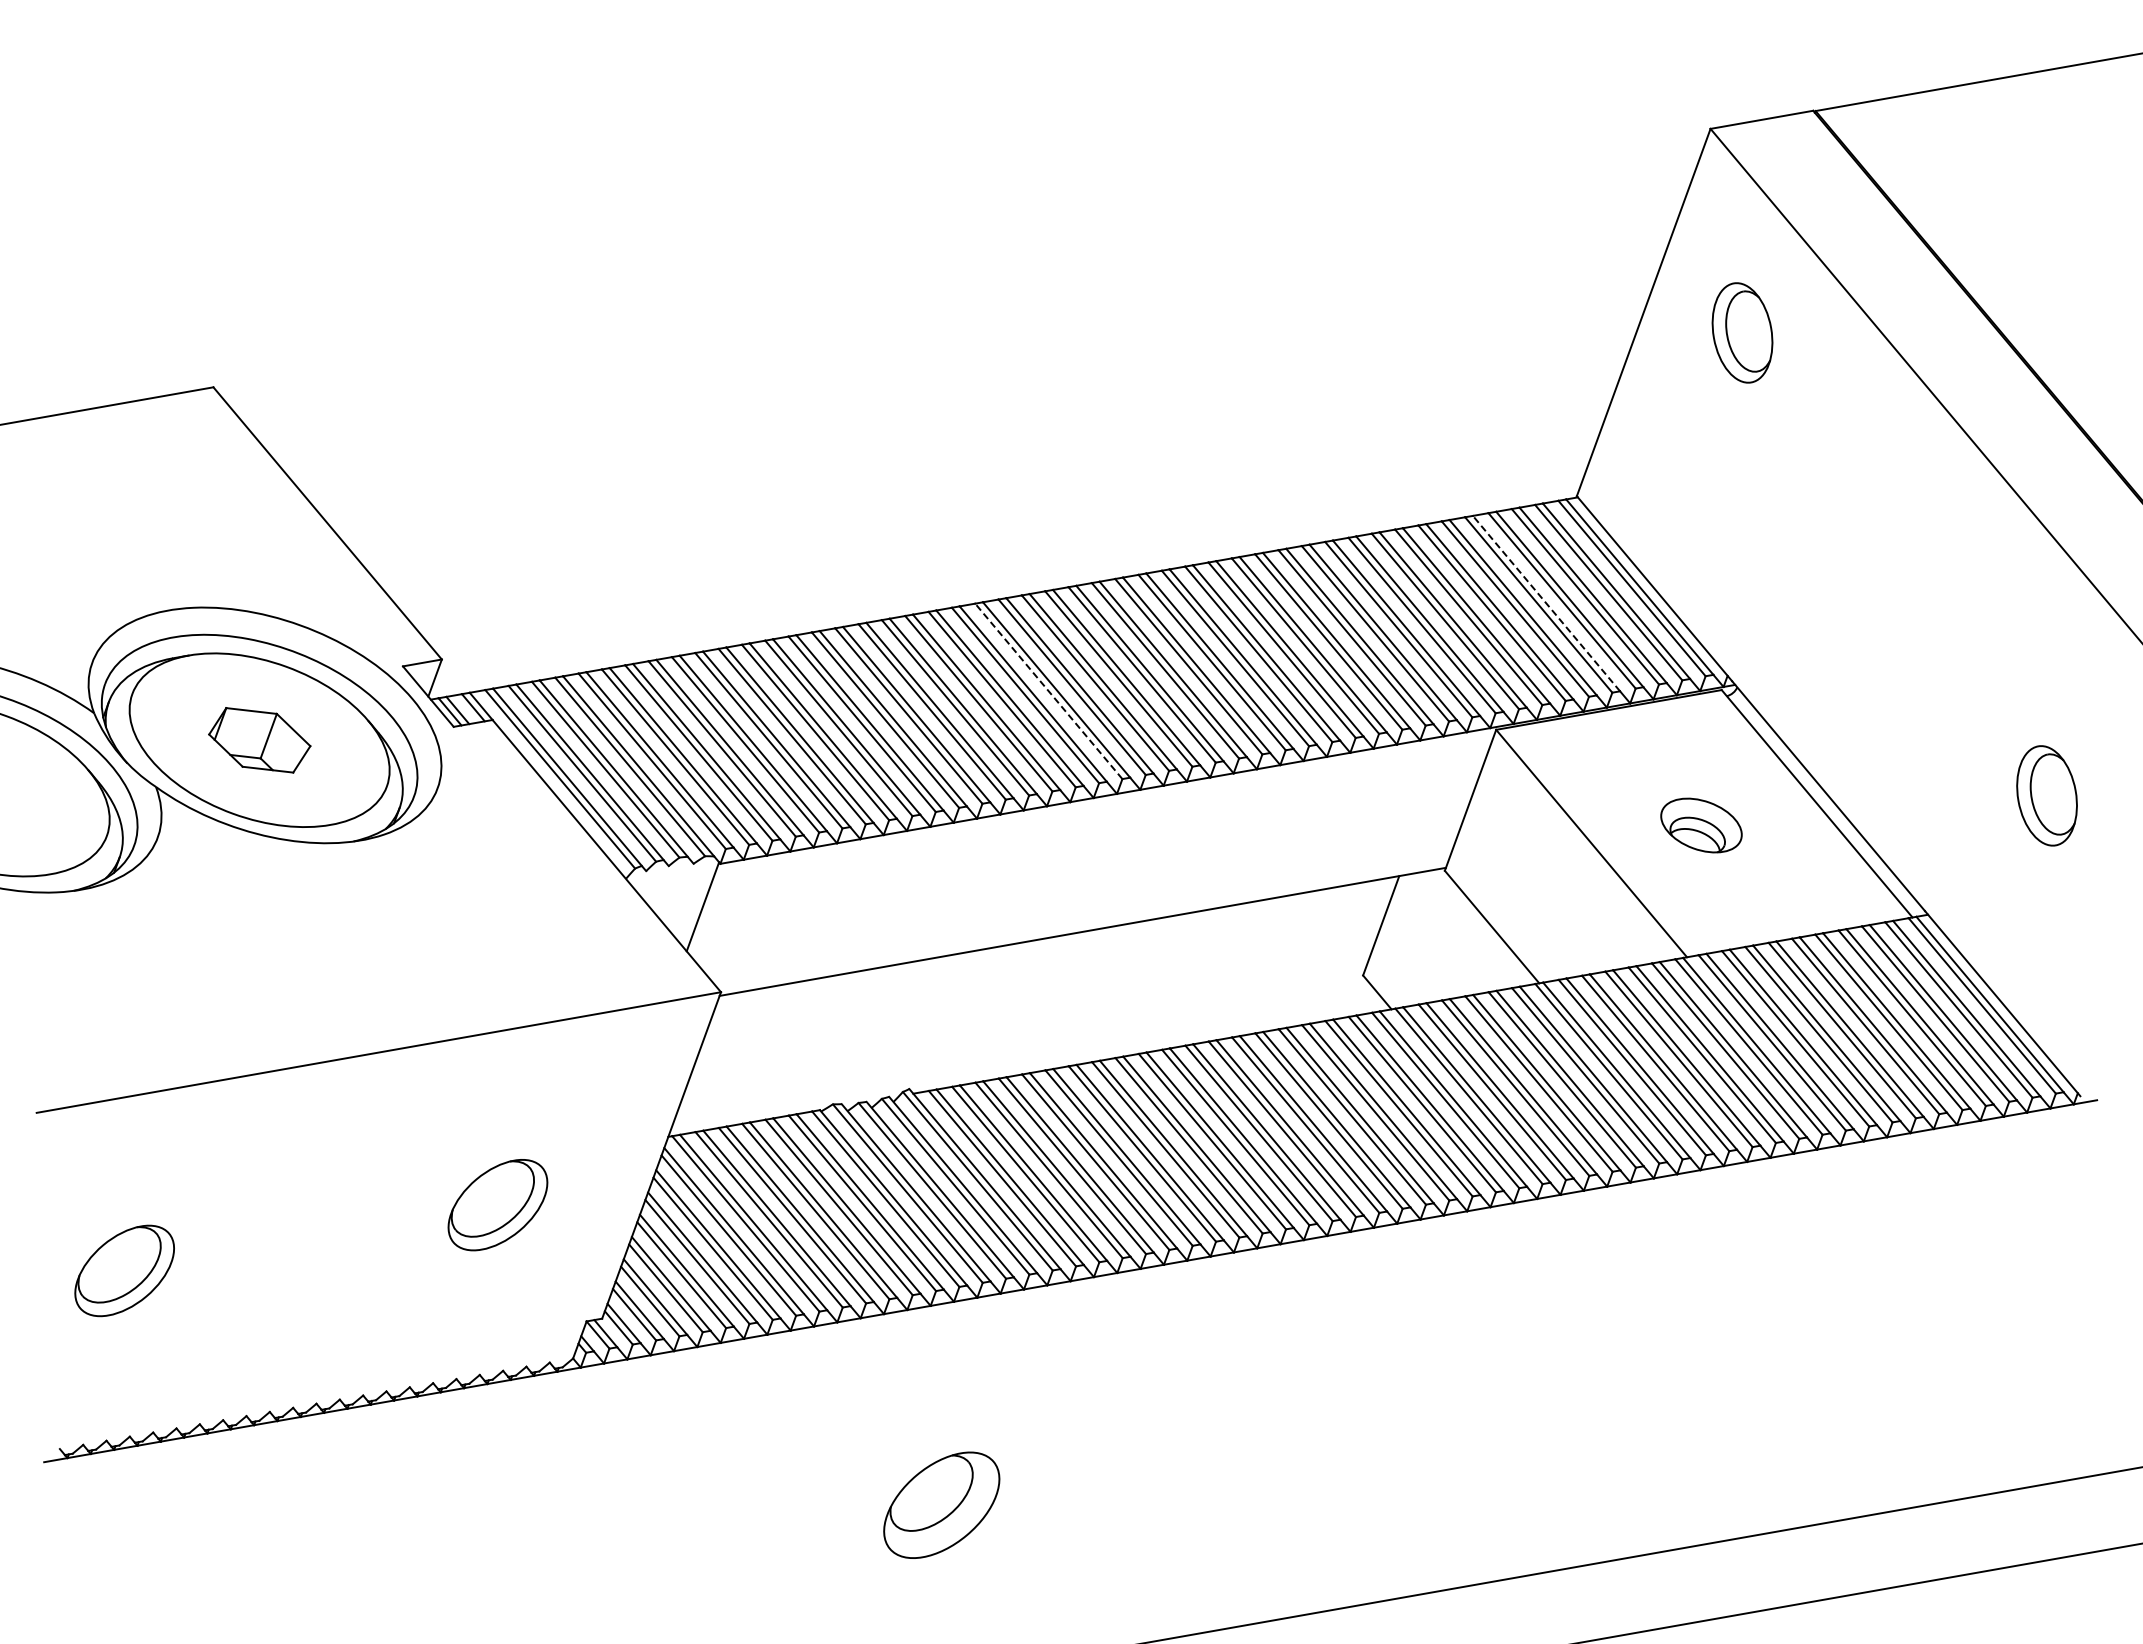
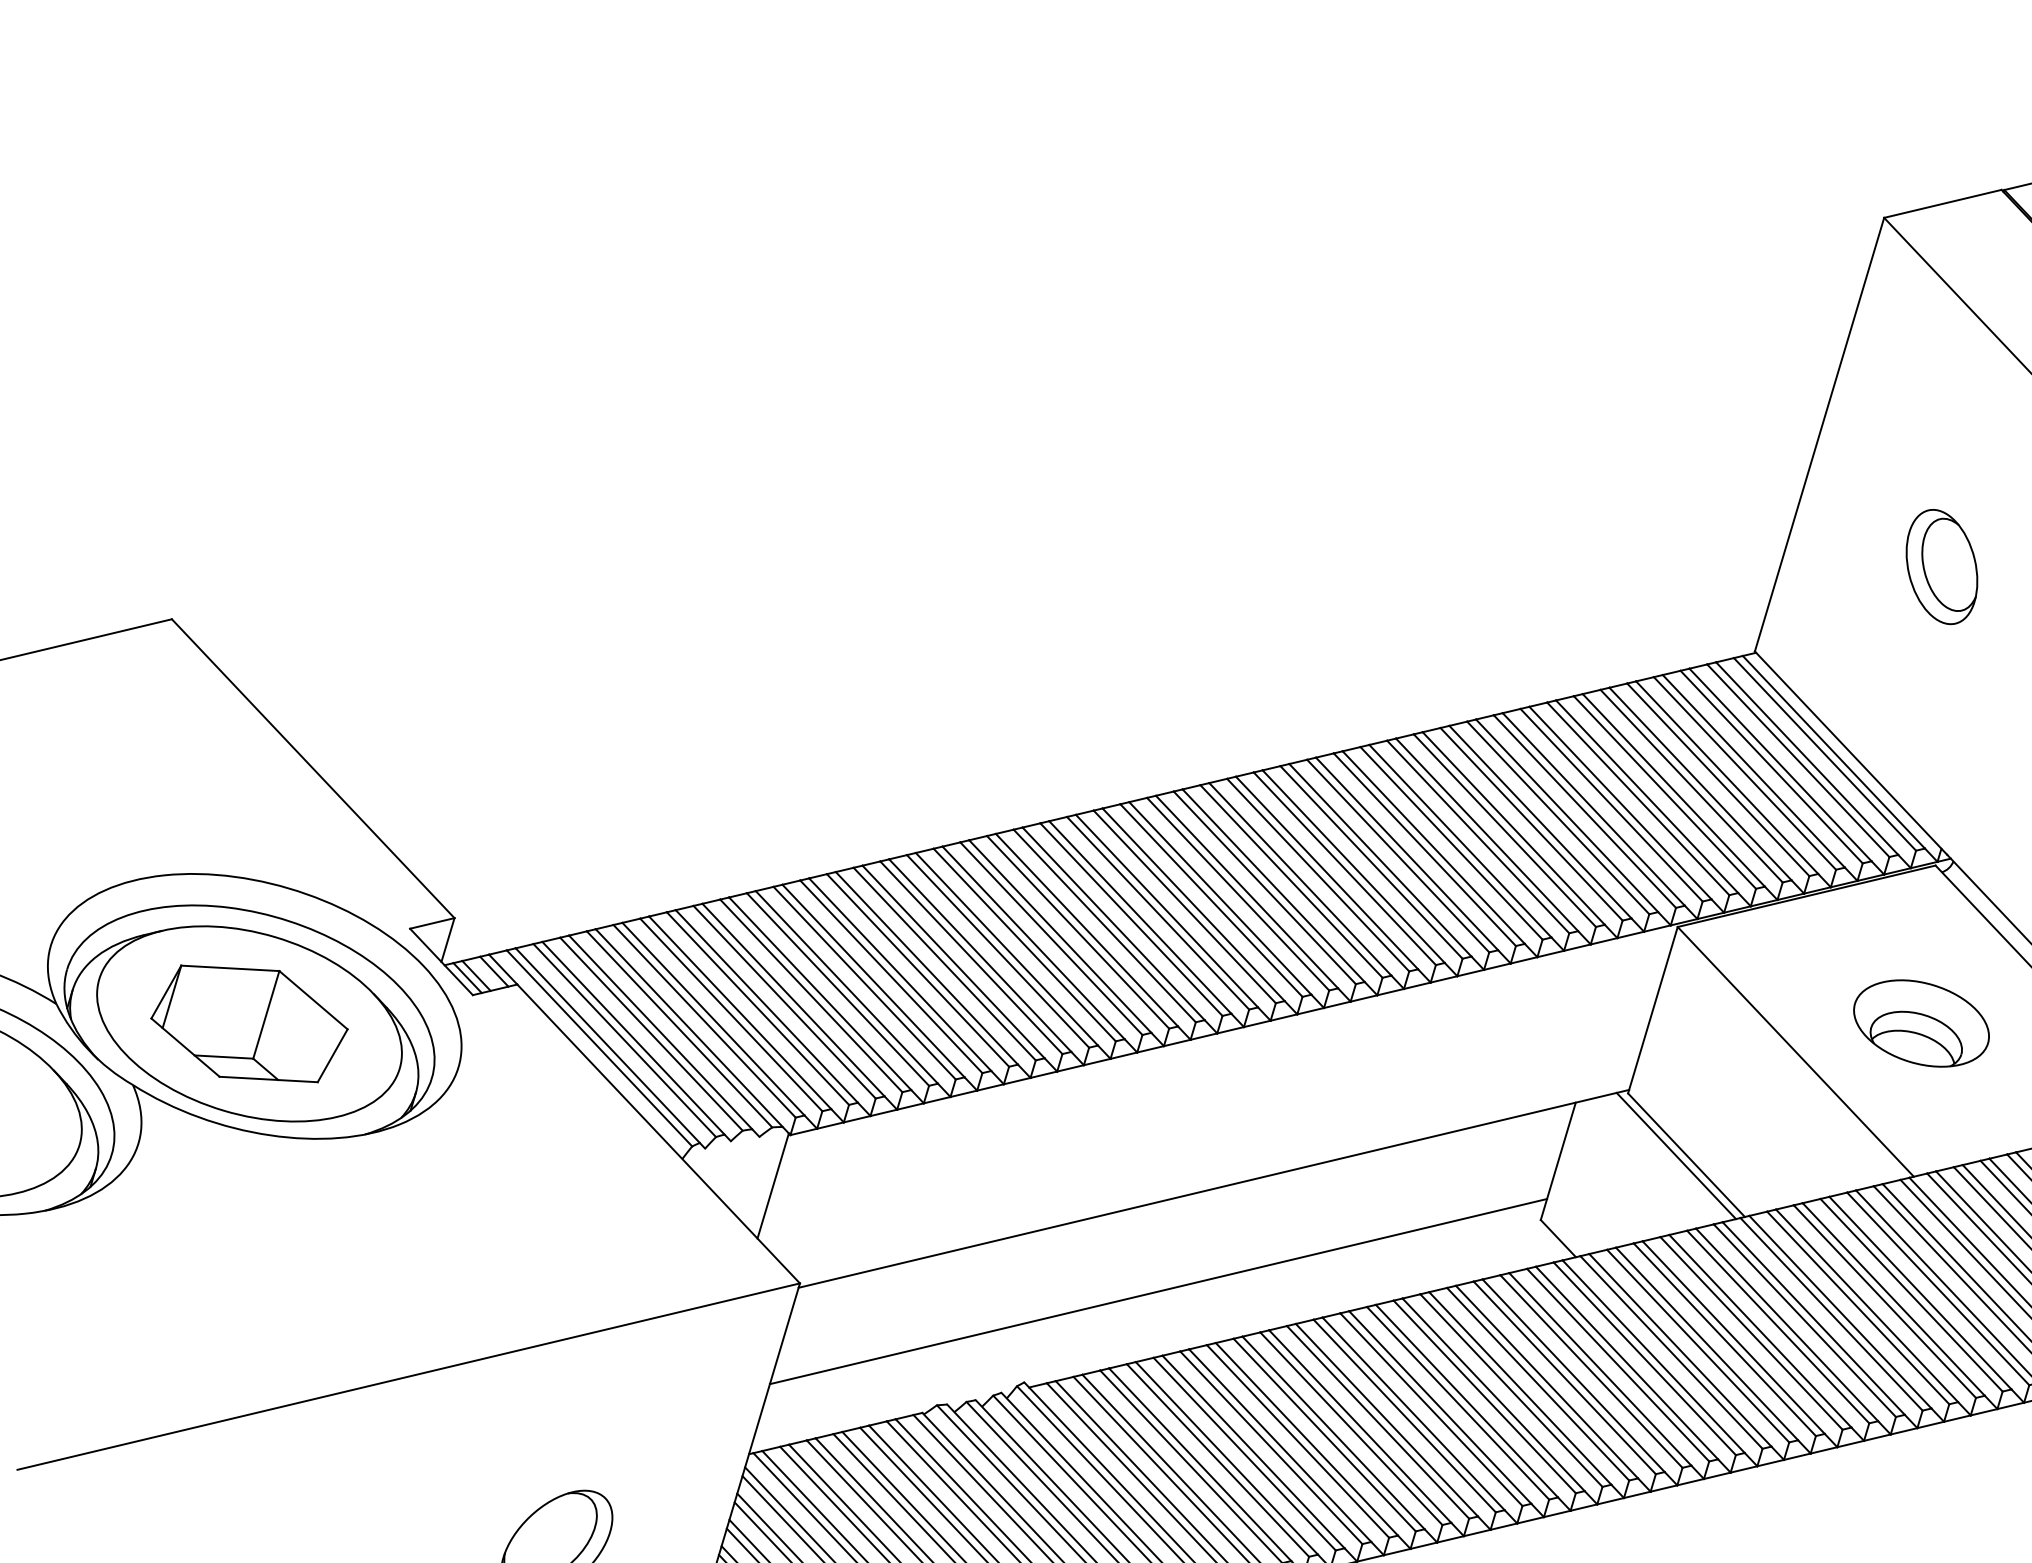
part: (1742, 332) -> (1941, 566), moved
line: (1546, 603) -> (1727, 777), dashed -> solid
line: (1048, 690) -> (1157, 912), dashed -> solid
part: (259, 740) -> (249, 1024), size x1.67
part: (1701, 825) -> (1921, 1023), size x1.43
line: (1483, 926) -> (1676, 1155), added
line: (1029, 1017) -> (1158, 1291), added

